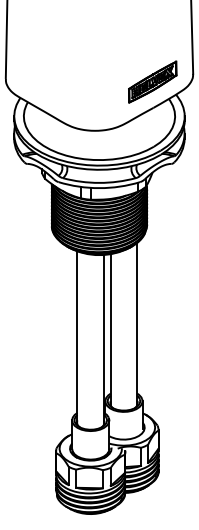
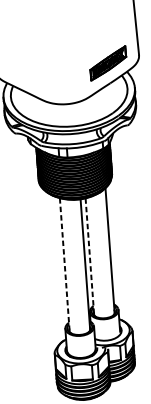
line: (110, 329) -> (89, 256), solid -> dashed
line: (77, 337) -> (64, 264), solid -> dashed

